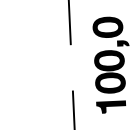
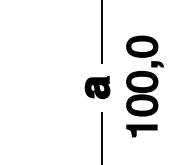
part: (67, 67) -> (97, 87), added

